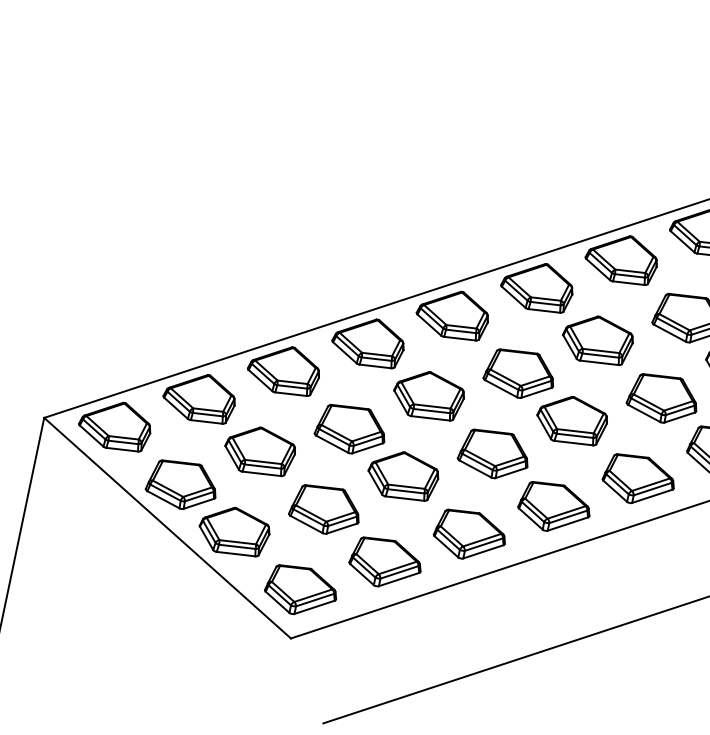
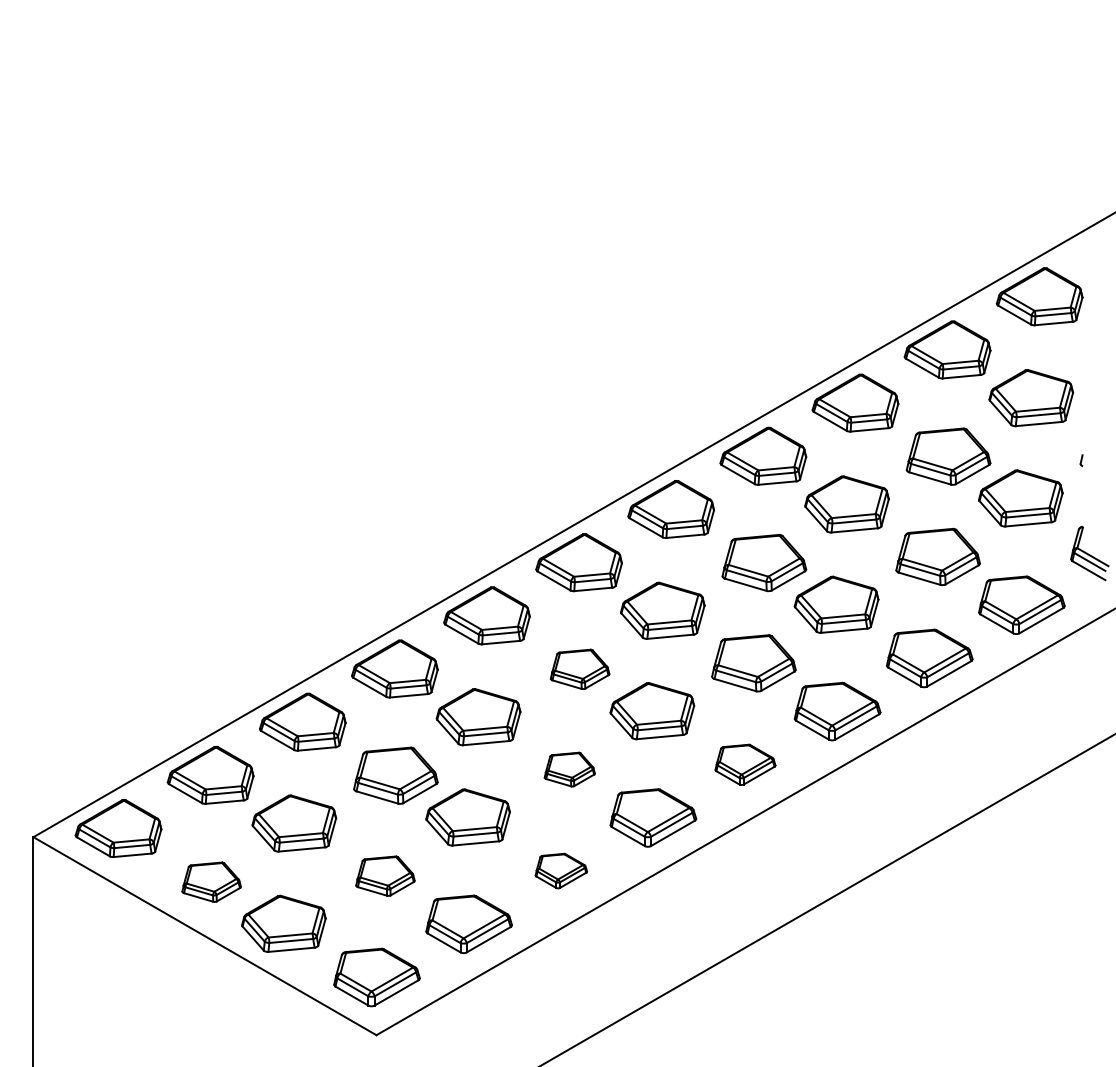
part: (519, 374) -> (579, 669), size x0.7
part: (494, 454) -> (569, 769), size x0.6
part: (638, 480) -> (745, 764), size x0.7
part: (182, 485) -> (211, 882), size x0.7
part: (325, 510) -> (385, 876), size x0.7
part: (470, 535) -> (561, 870), size x0.6

